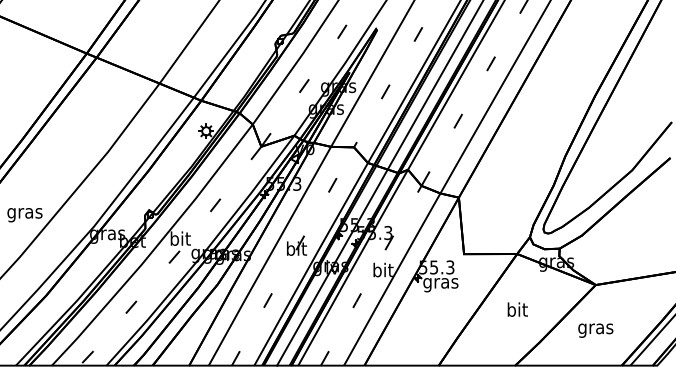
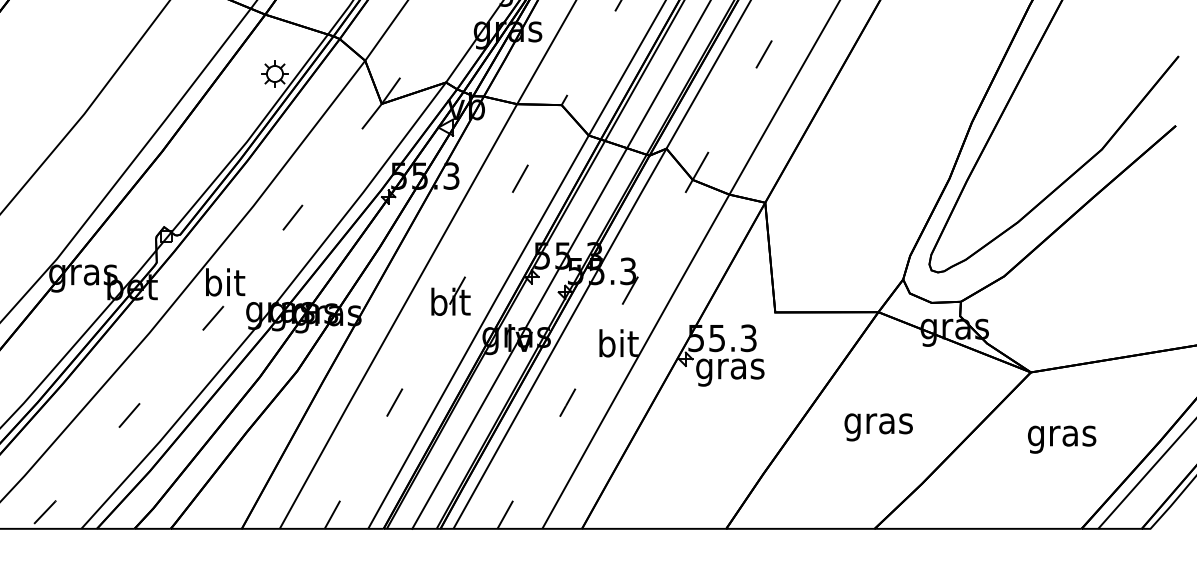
text: (516, 311) -> (877, 423), bit -> gras
text: (595, 330) -> (1061, 439), moved

